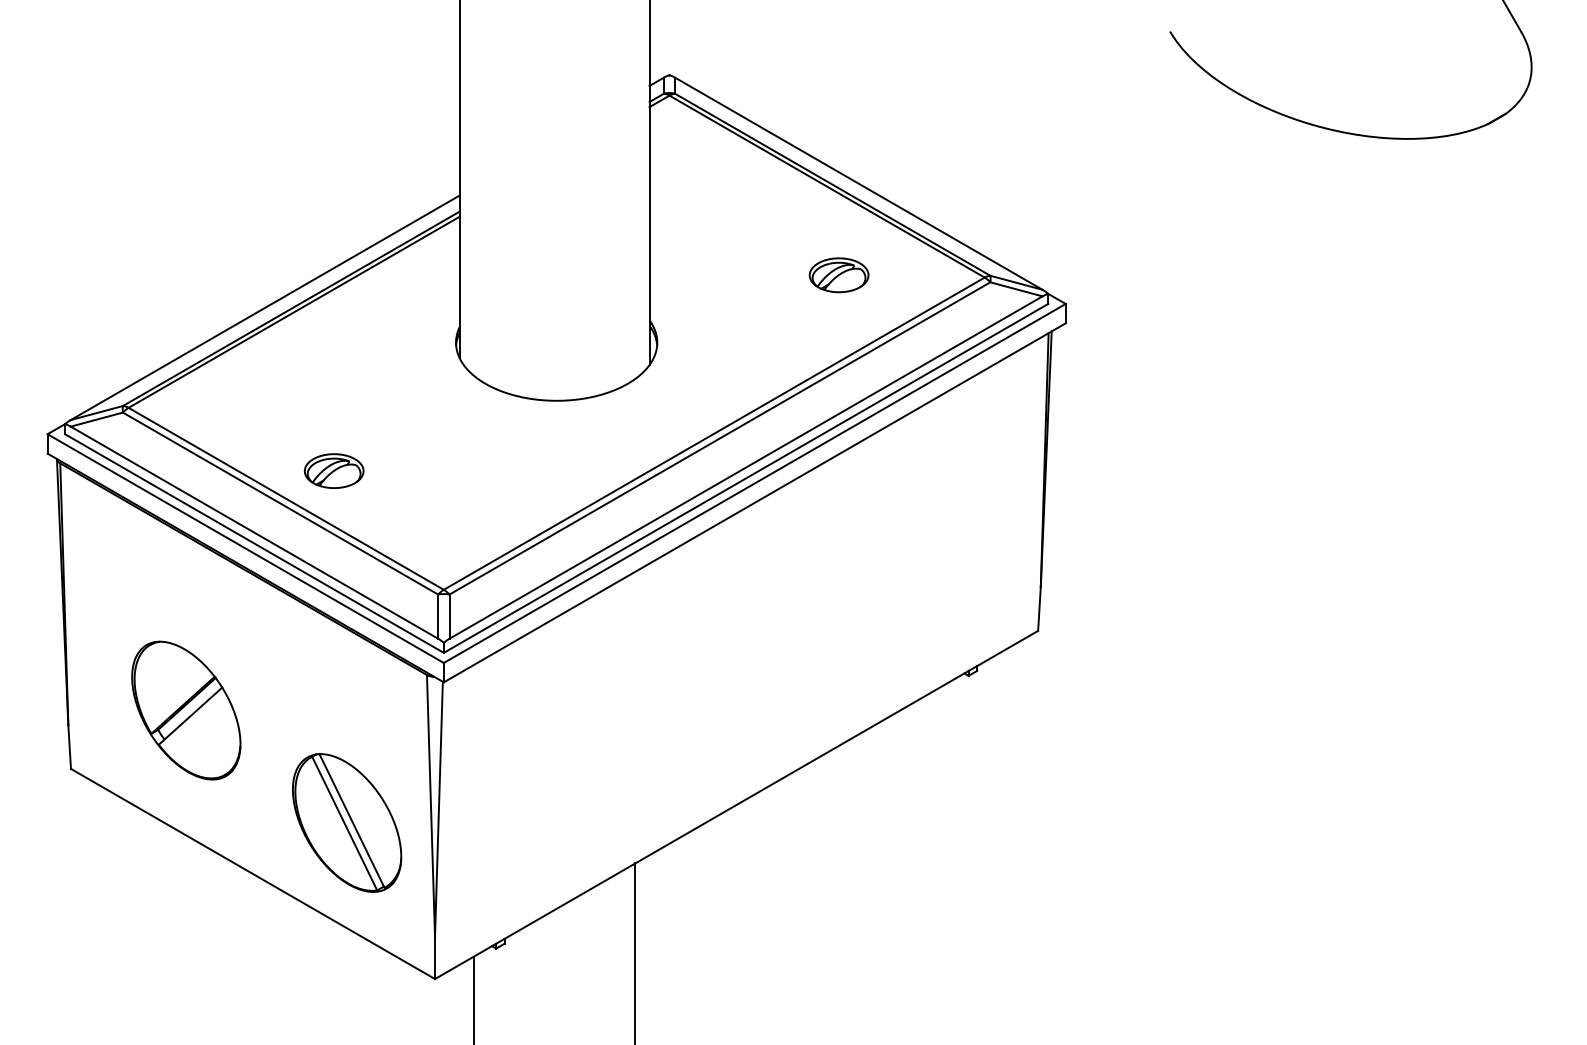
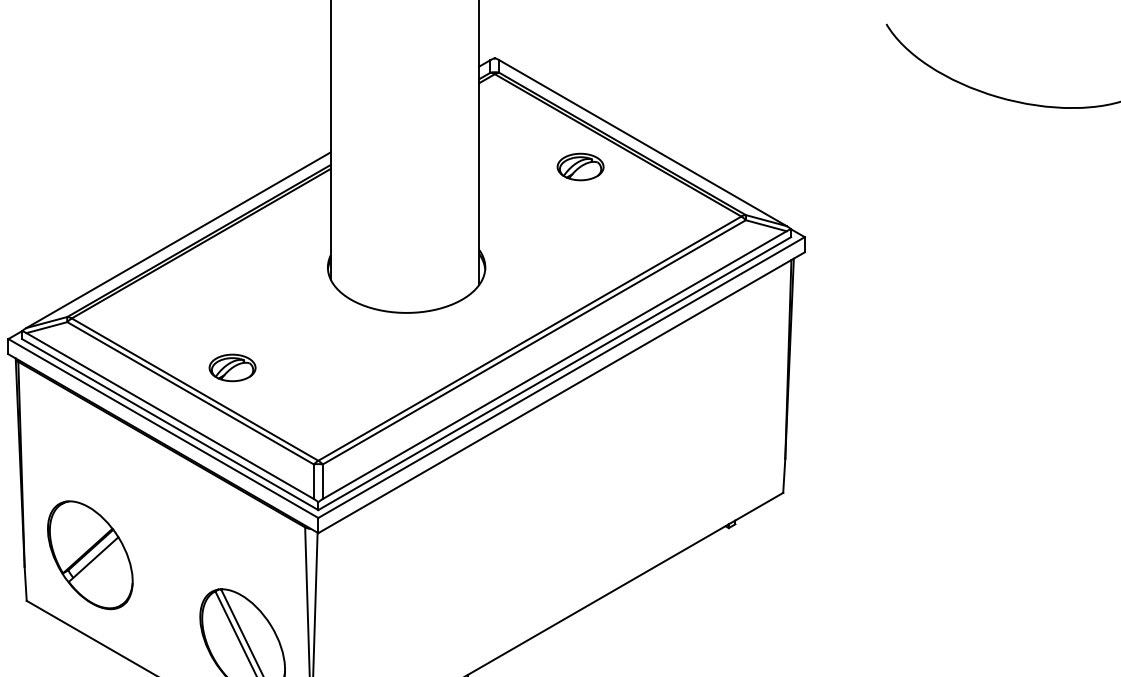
part: (838, 275) -> (580, 167), moved
part: (186, 710) -> (90, 555), moved

